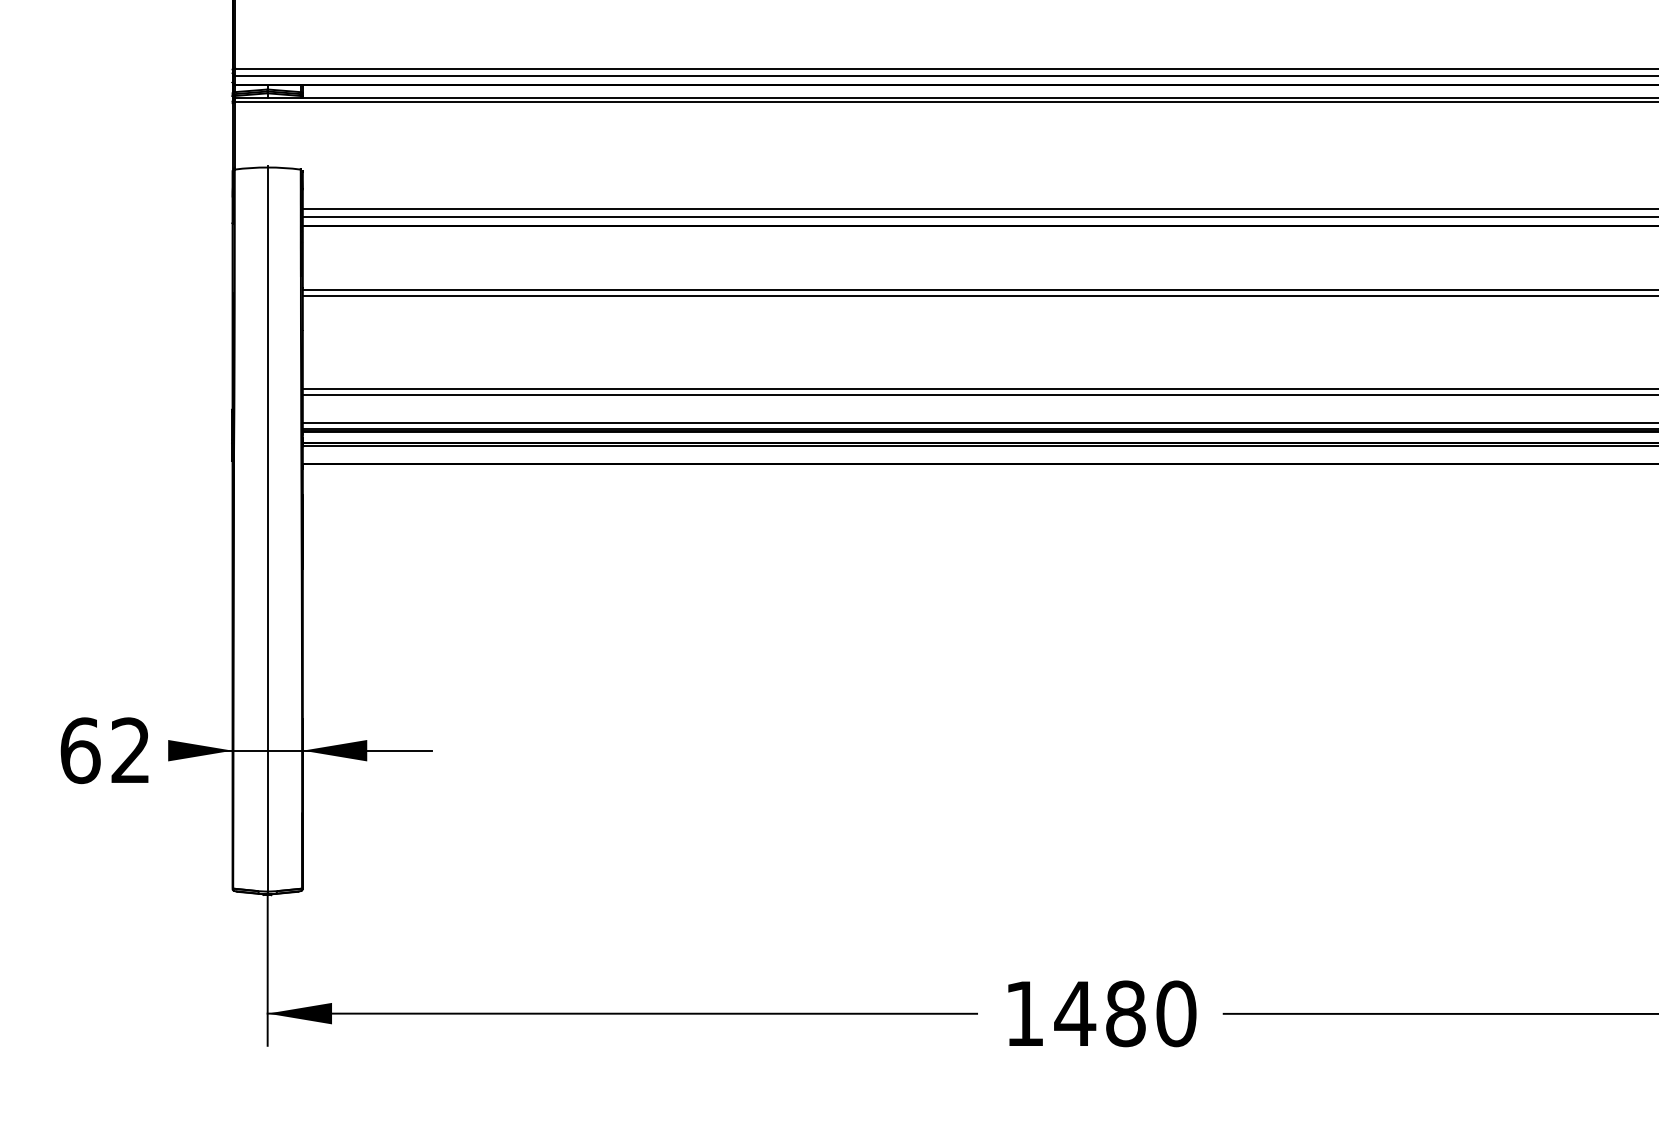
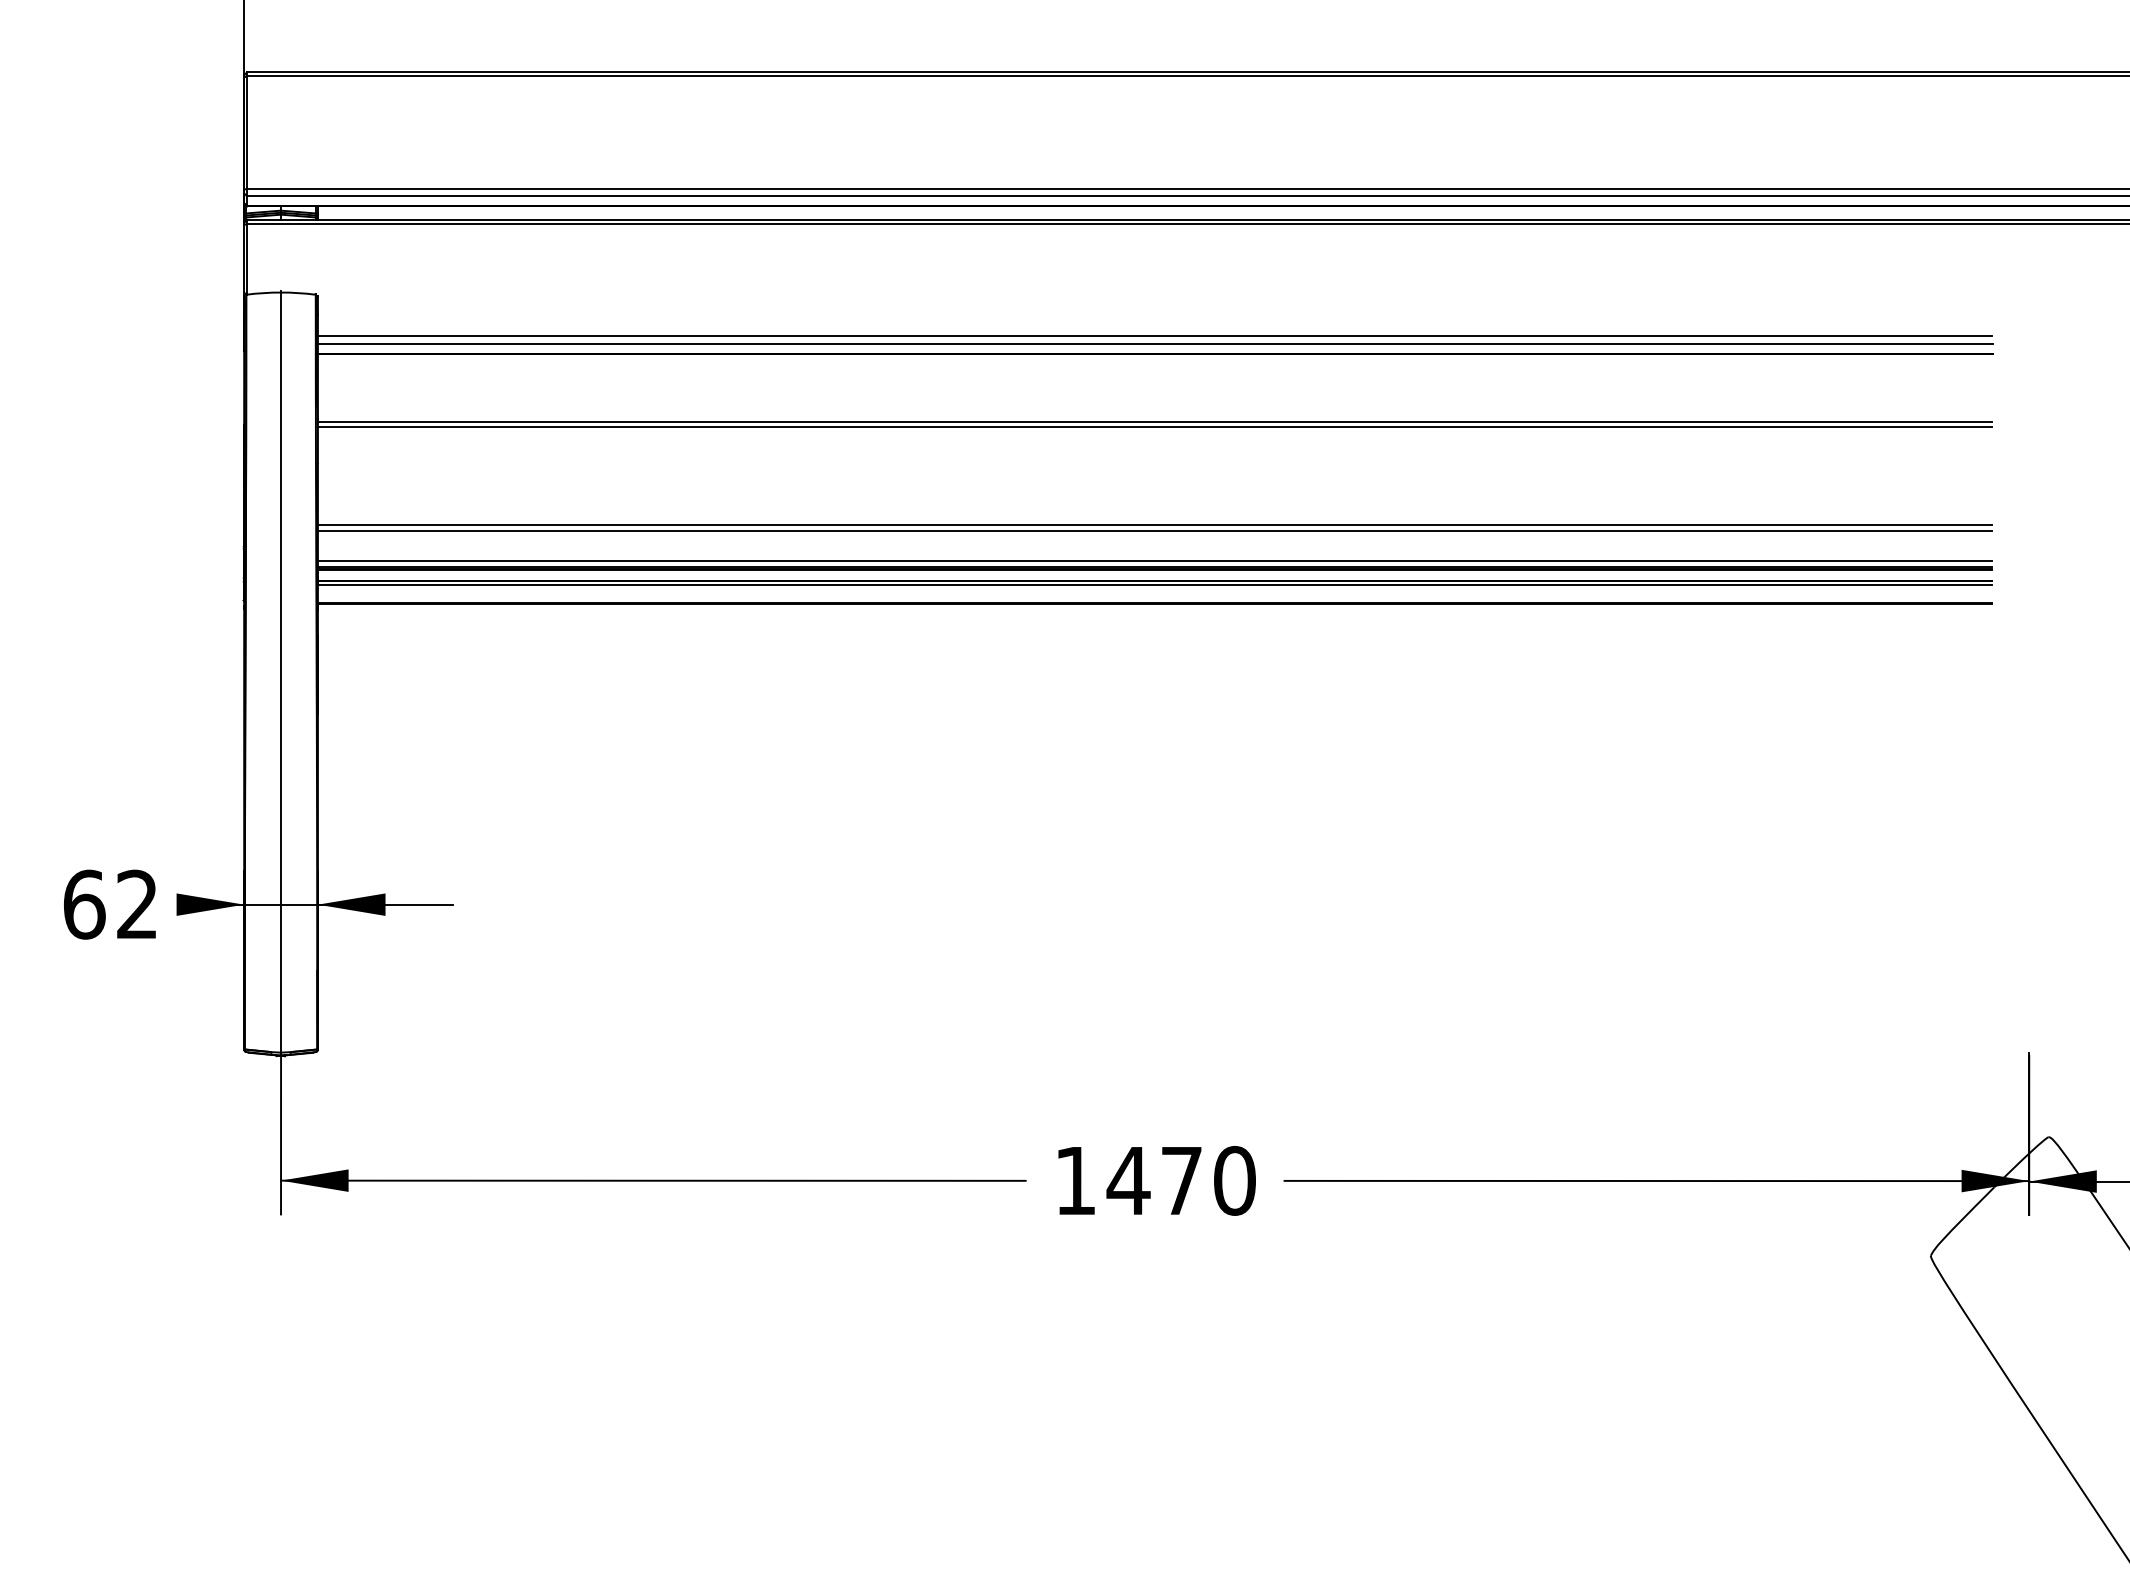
text: (1125, 1013) -> (1181, 1180), 1480 -> 1470

